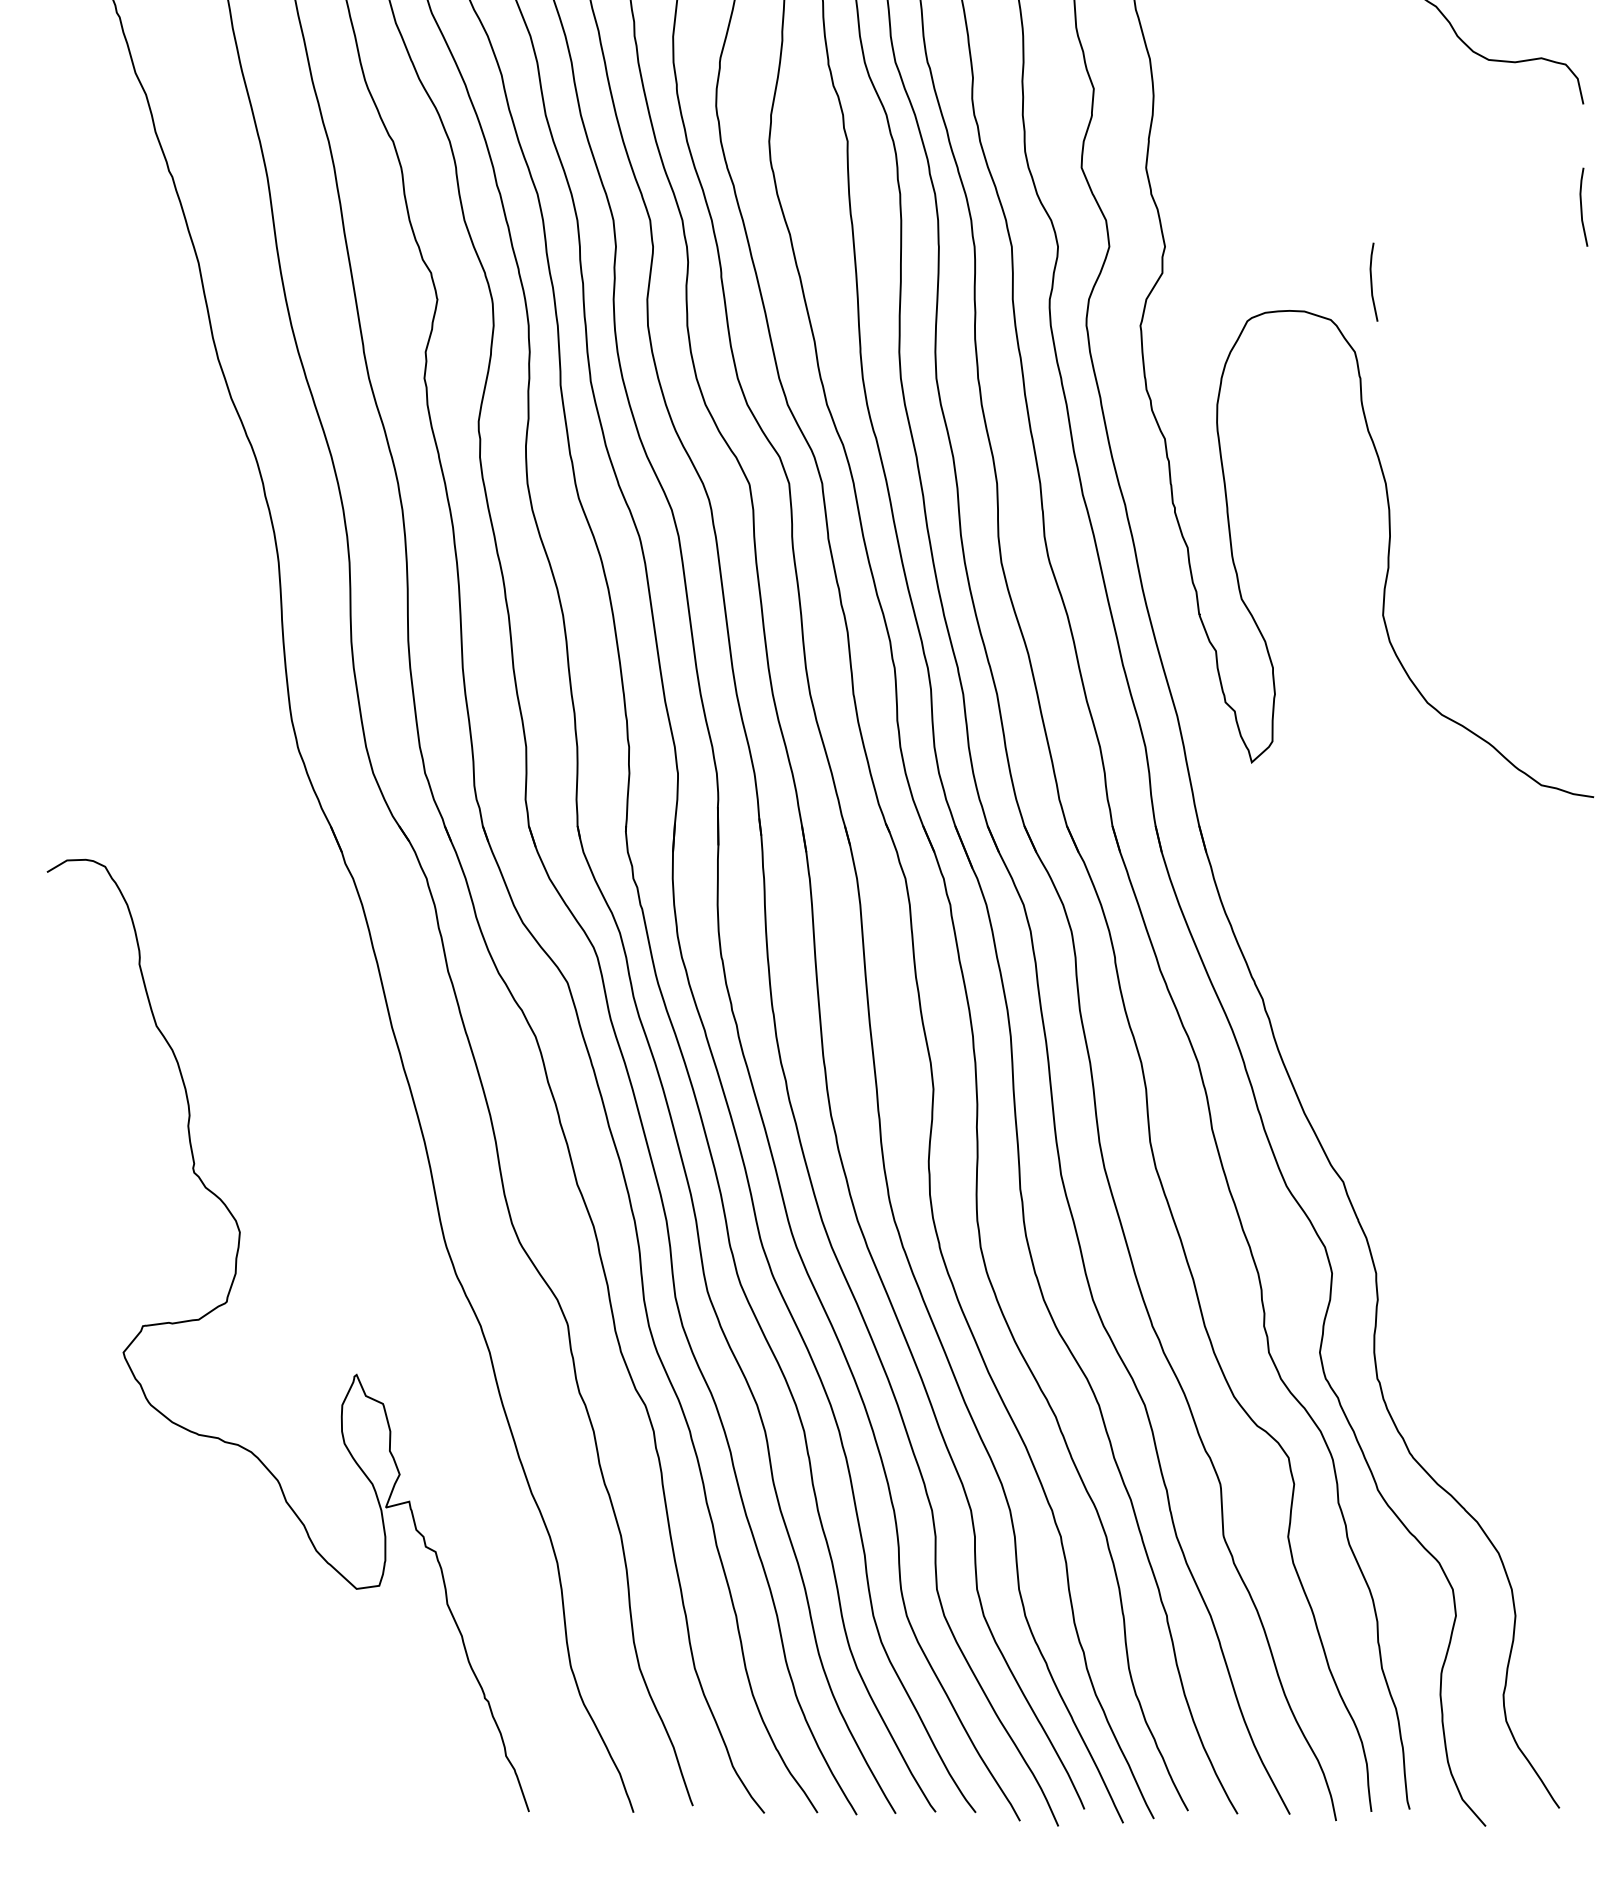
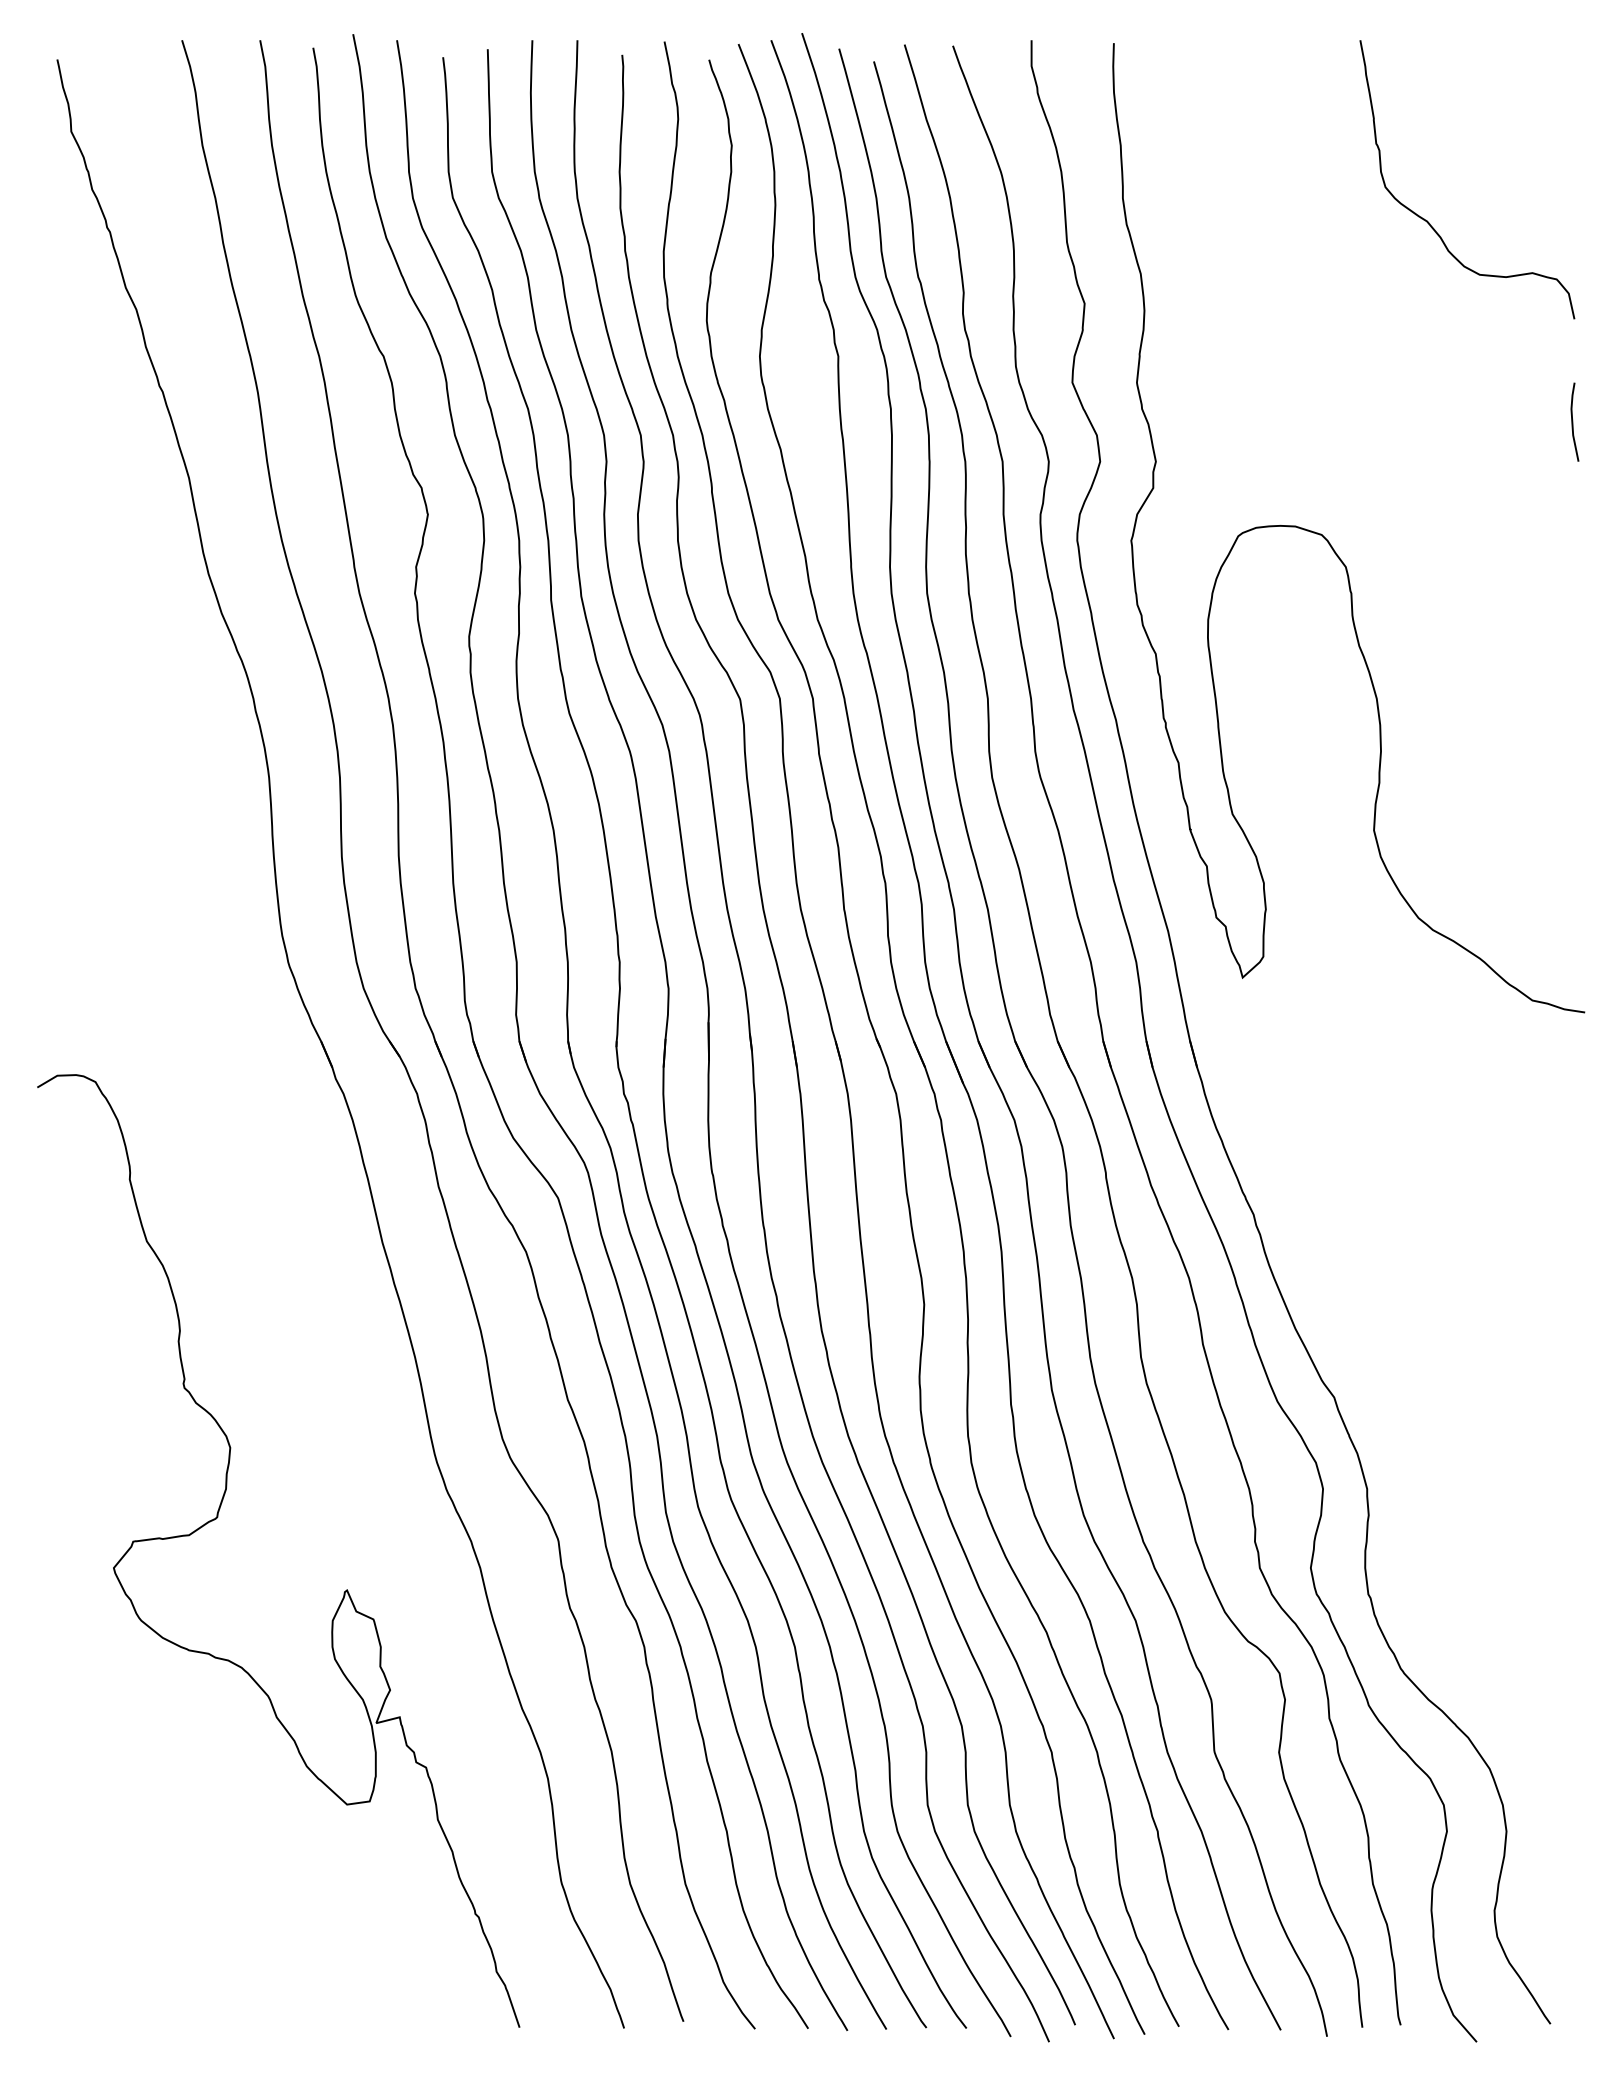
line: (1372, 281) -> (1363, 496), removed

